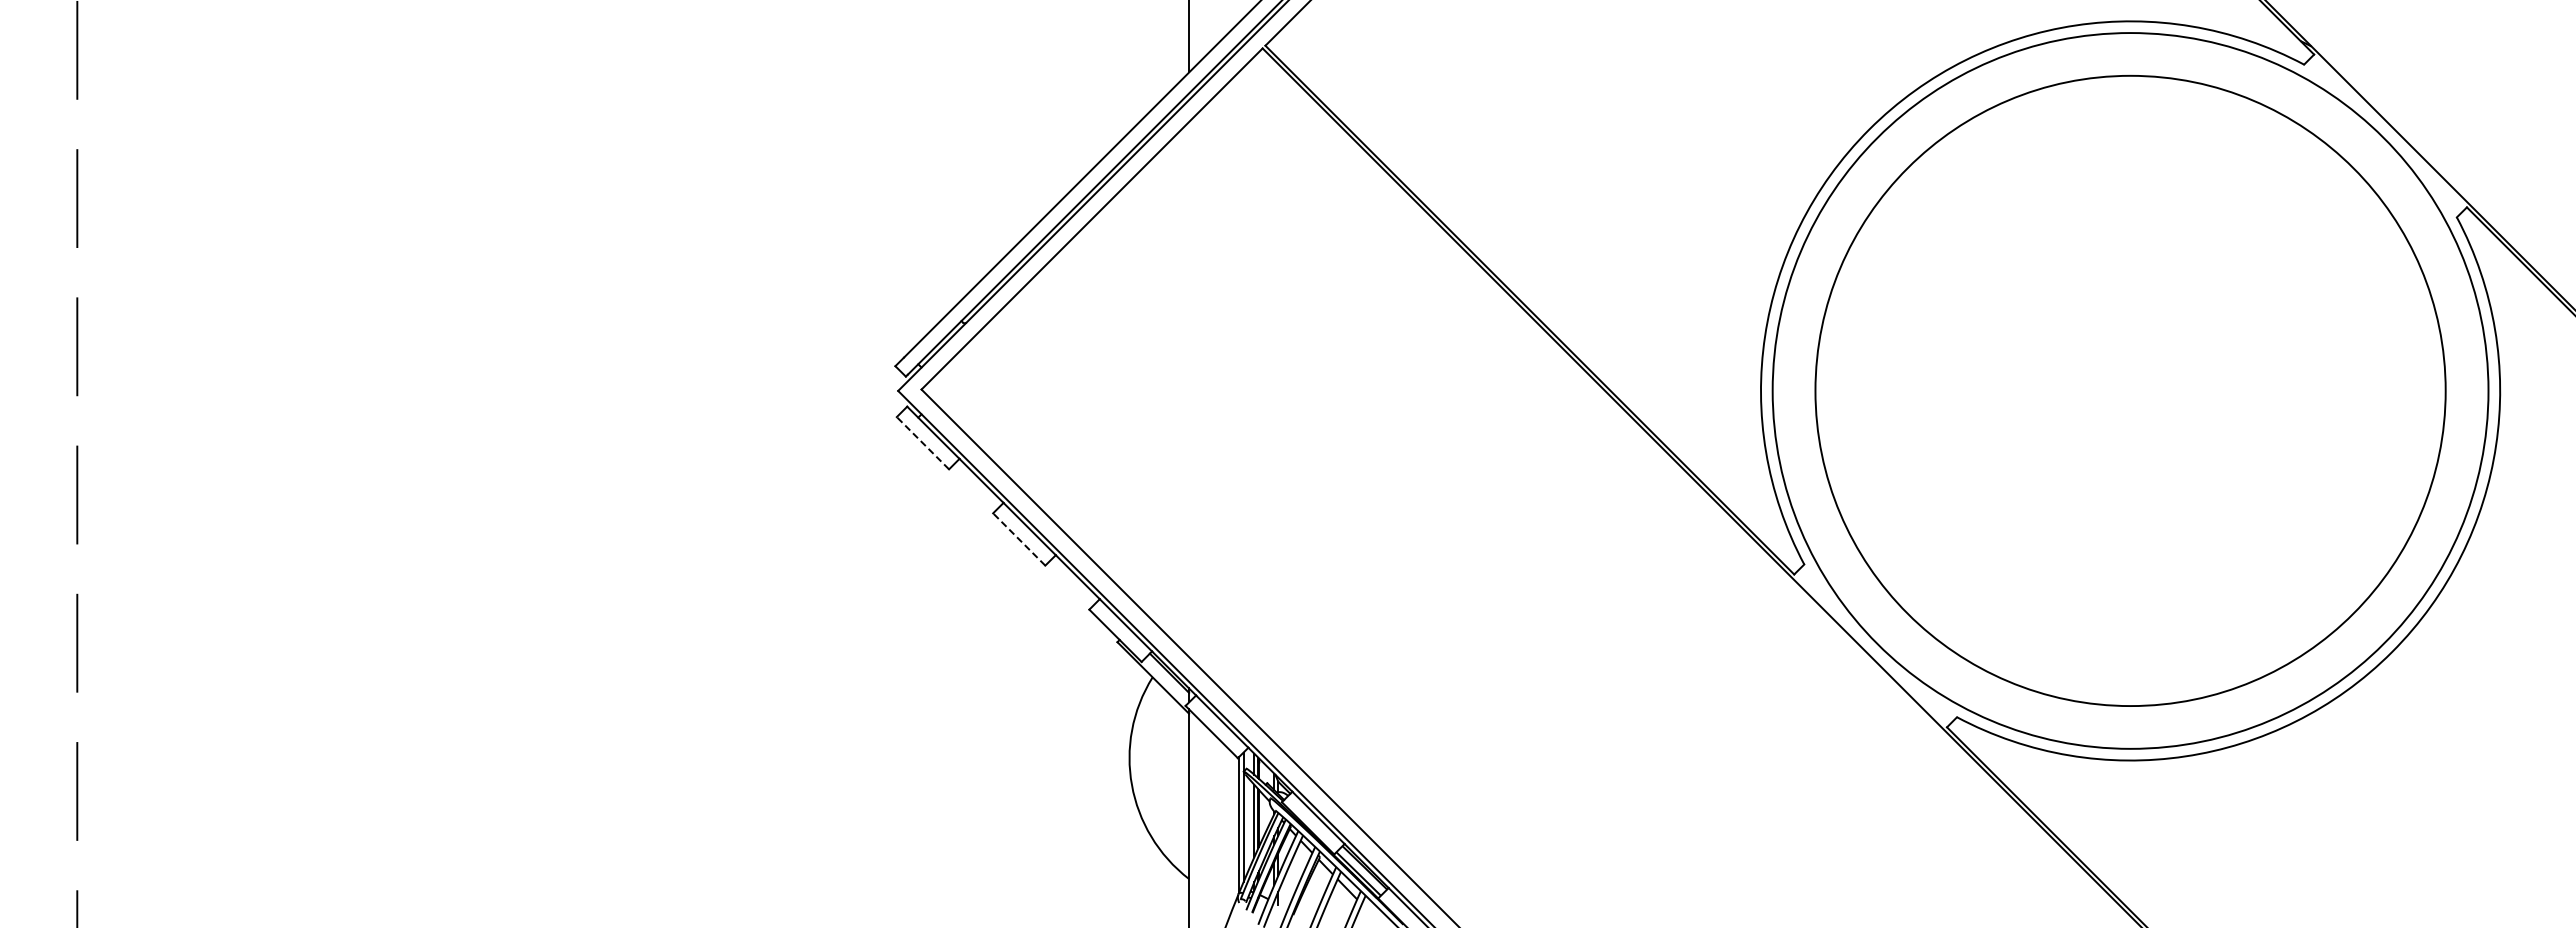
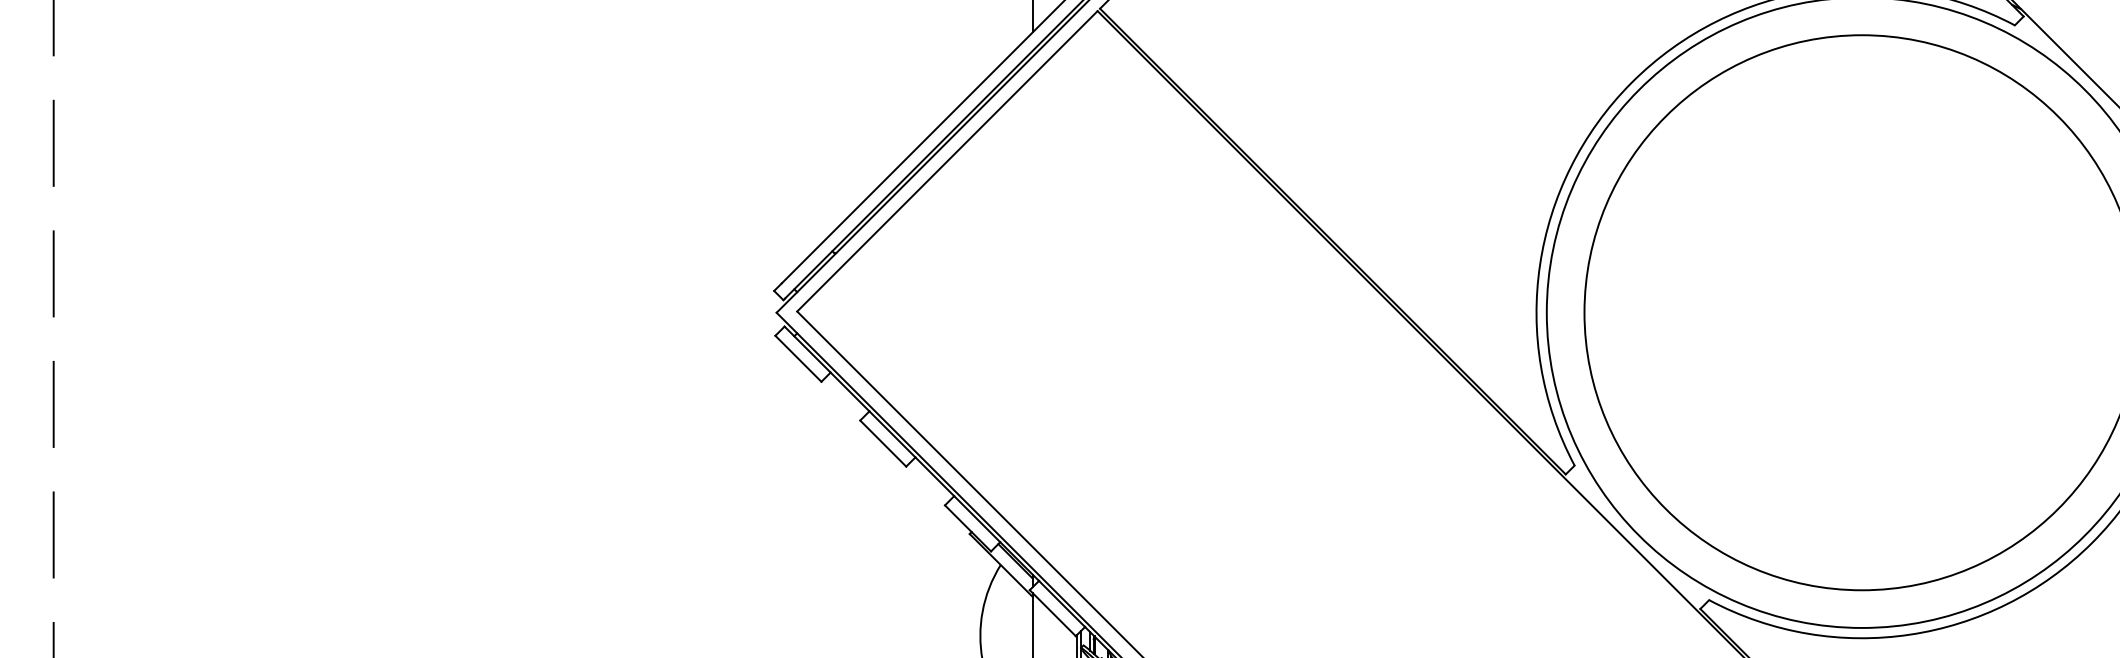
line: (922, 443) -> (798, 359), dashed -> solid
line: (1019, 539) -> (883, 443), dashed -> solid

